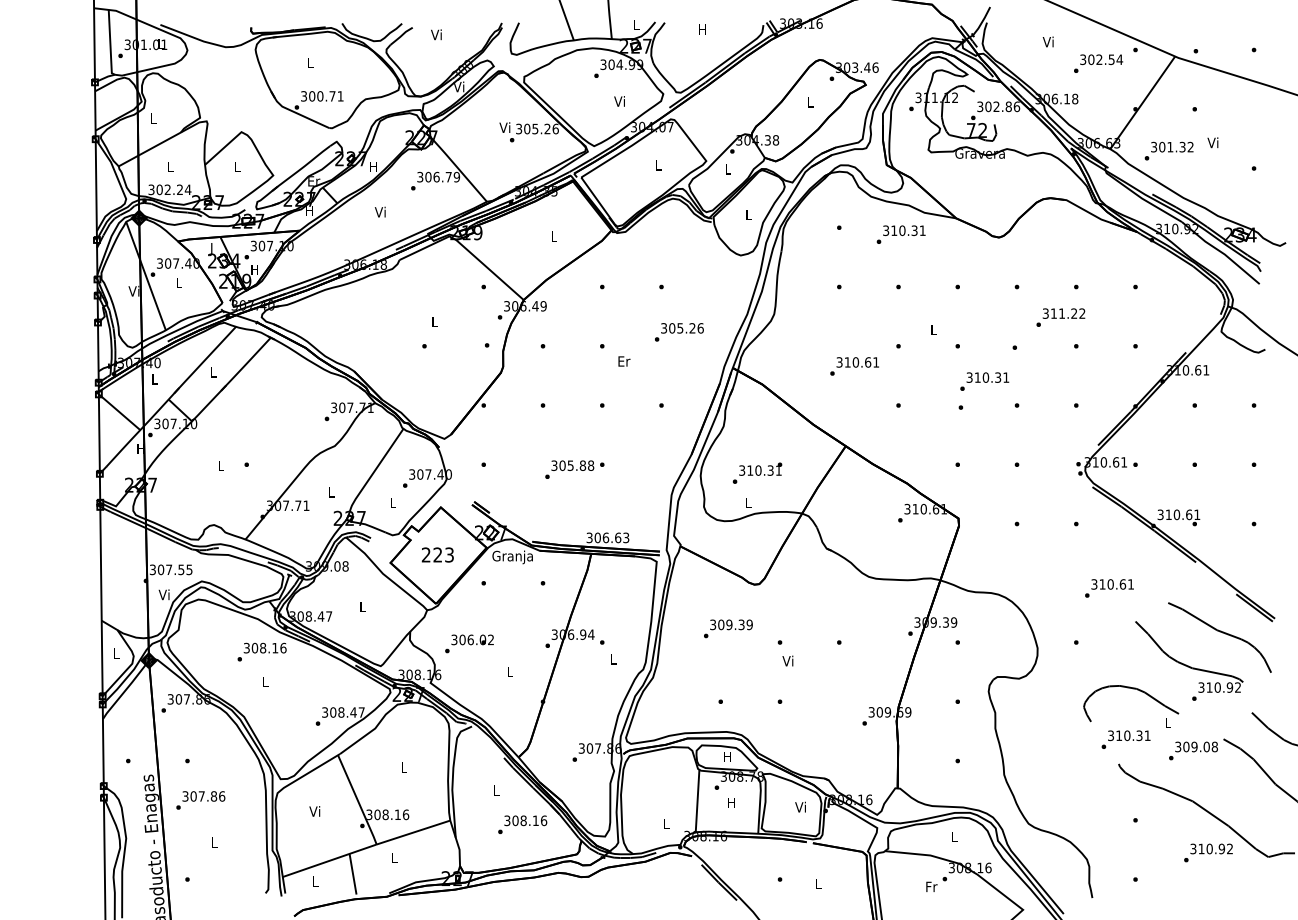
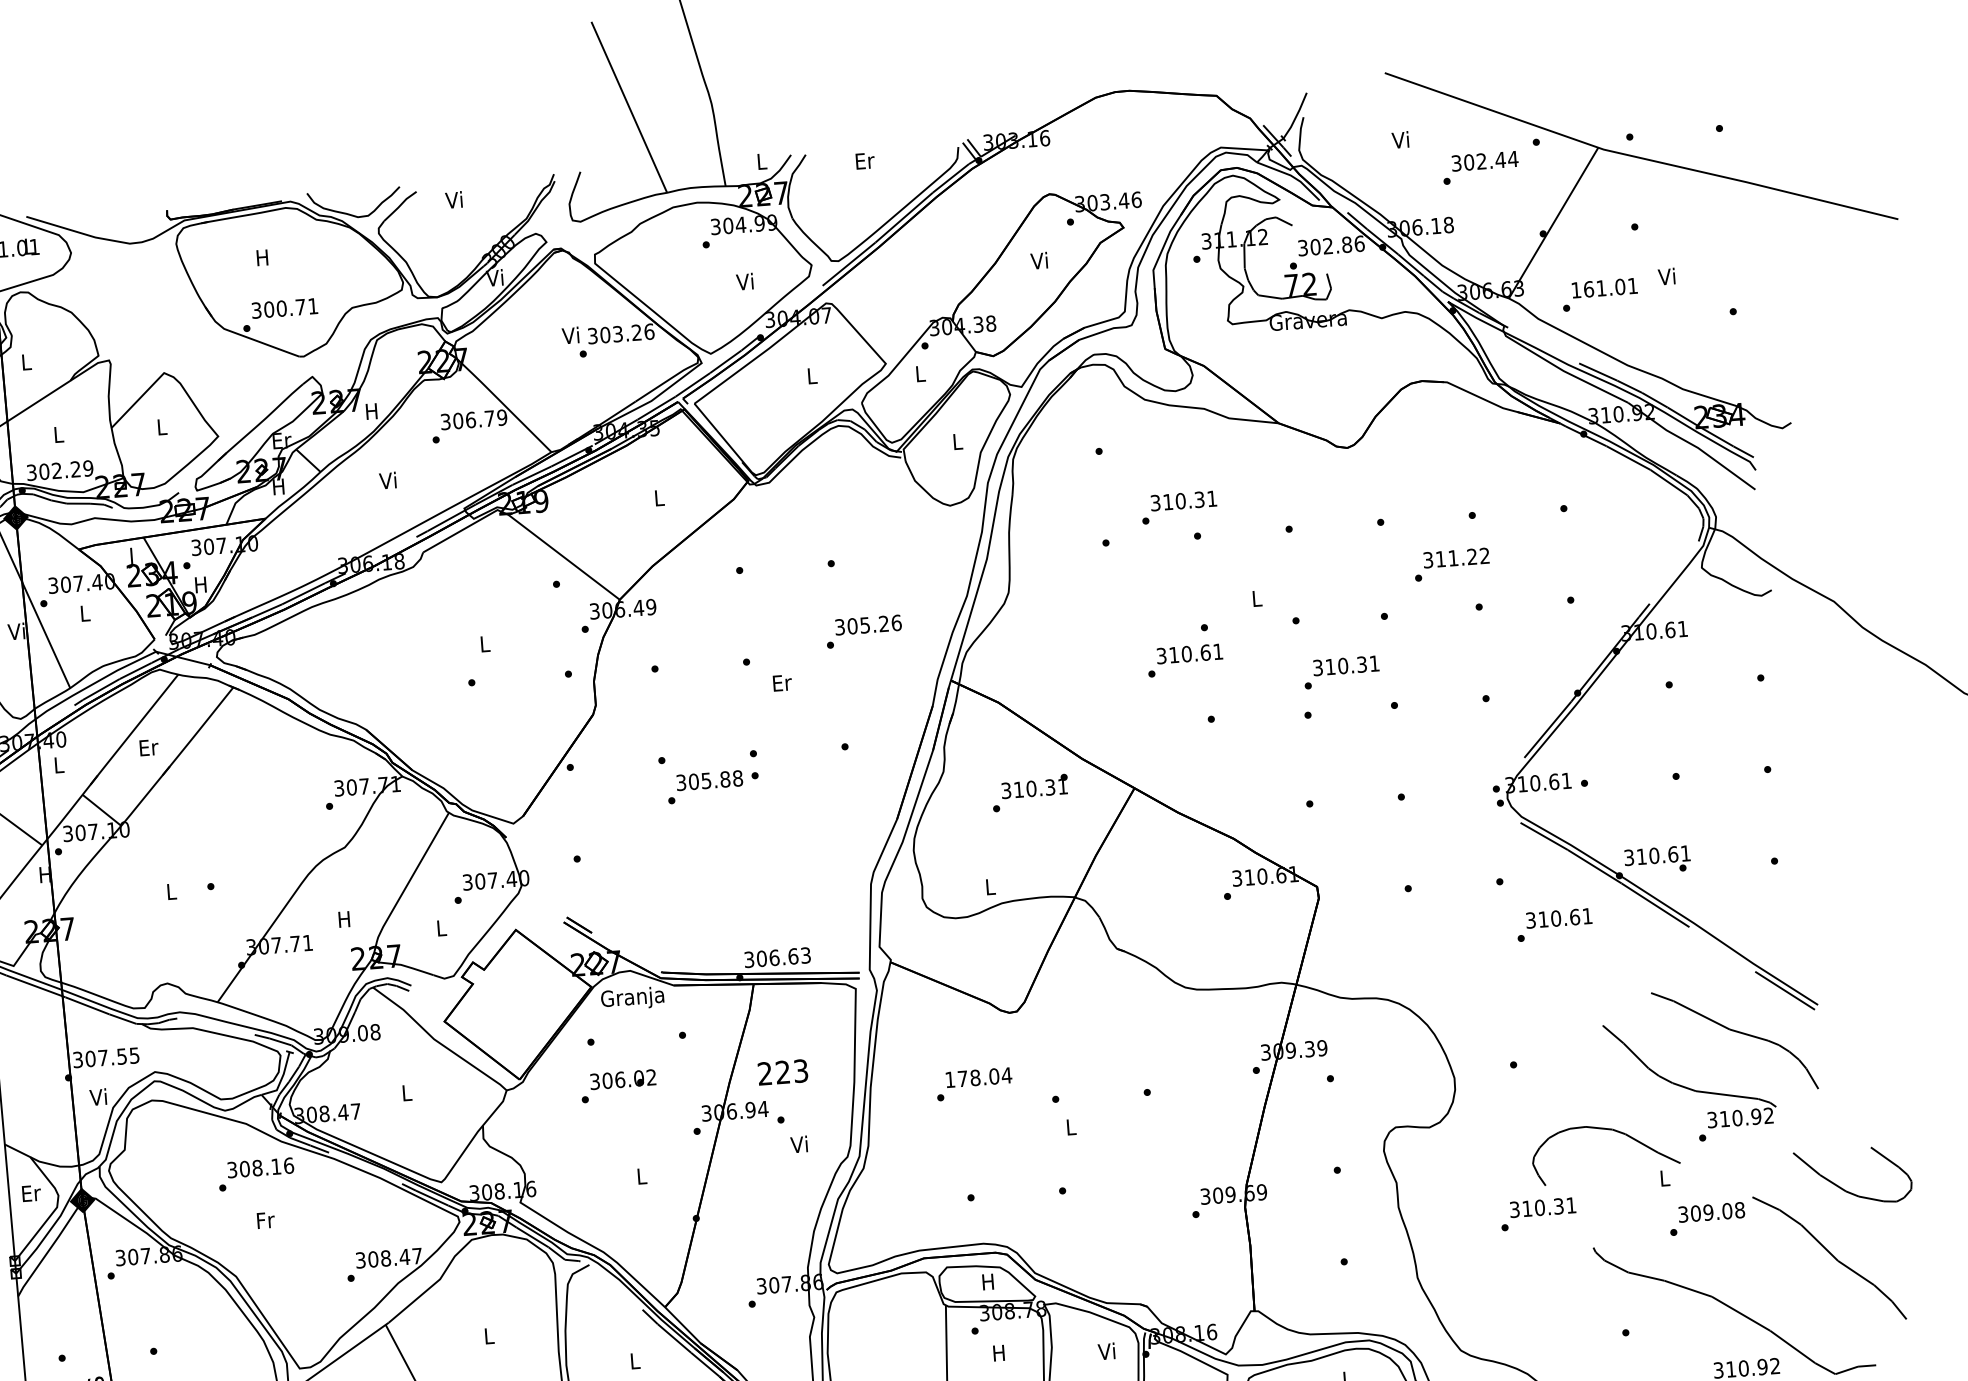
text: (702, 29) -> (864, 160), H -> Er
text: (1111, 59) -> (1500, 159), 302.54 -> 302.44
text: (310, 62) -> (262, 257), L -> H
text: (809, 101) -> (1038, 259), L -> Vi
text: (535, 128) -> (618, 333), 305.26 -> 303.26
text: (1172, 146) -> (1604, 287), 301.32 -> 161.01
text: (187, 189) -> (87, 468), 302.24 -> 302.29
text: (900, 234) -> (1178, 507), moved
text: (854, 366) -> (1185, 660), moved
text: (213, 372) -> (148, 747), L -> Er
text: (574, 469) -> (712, 786), moved
text: (757, 472) -> (1030, 791), moved
text: (330, 492) -> (343, 919), L -> H
text: (437, 554) -> (782, 1071), moved
text: (1109, 588) -> (1554, 924), moved
text: (731, 624) -> (978, 1077), 309.39 -> 178.04
text: (469, 643) -> (618, 1085), moved
text: (116, 653) -> (31, 1193), L -> Er
text: (612, 658) -> (798, 1143), L -> Vi
text: (787, 660) -> (1069, 1126), Vi -> L
text: (265, 682) -> (265, 1220), L -> Fr
text: (1125, 739) -> (1537, 1213), moved

